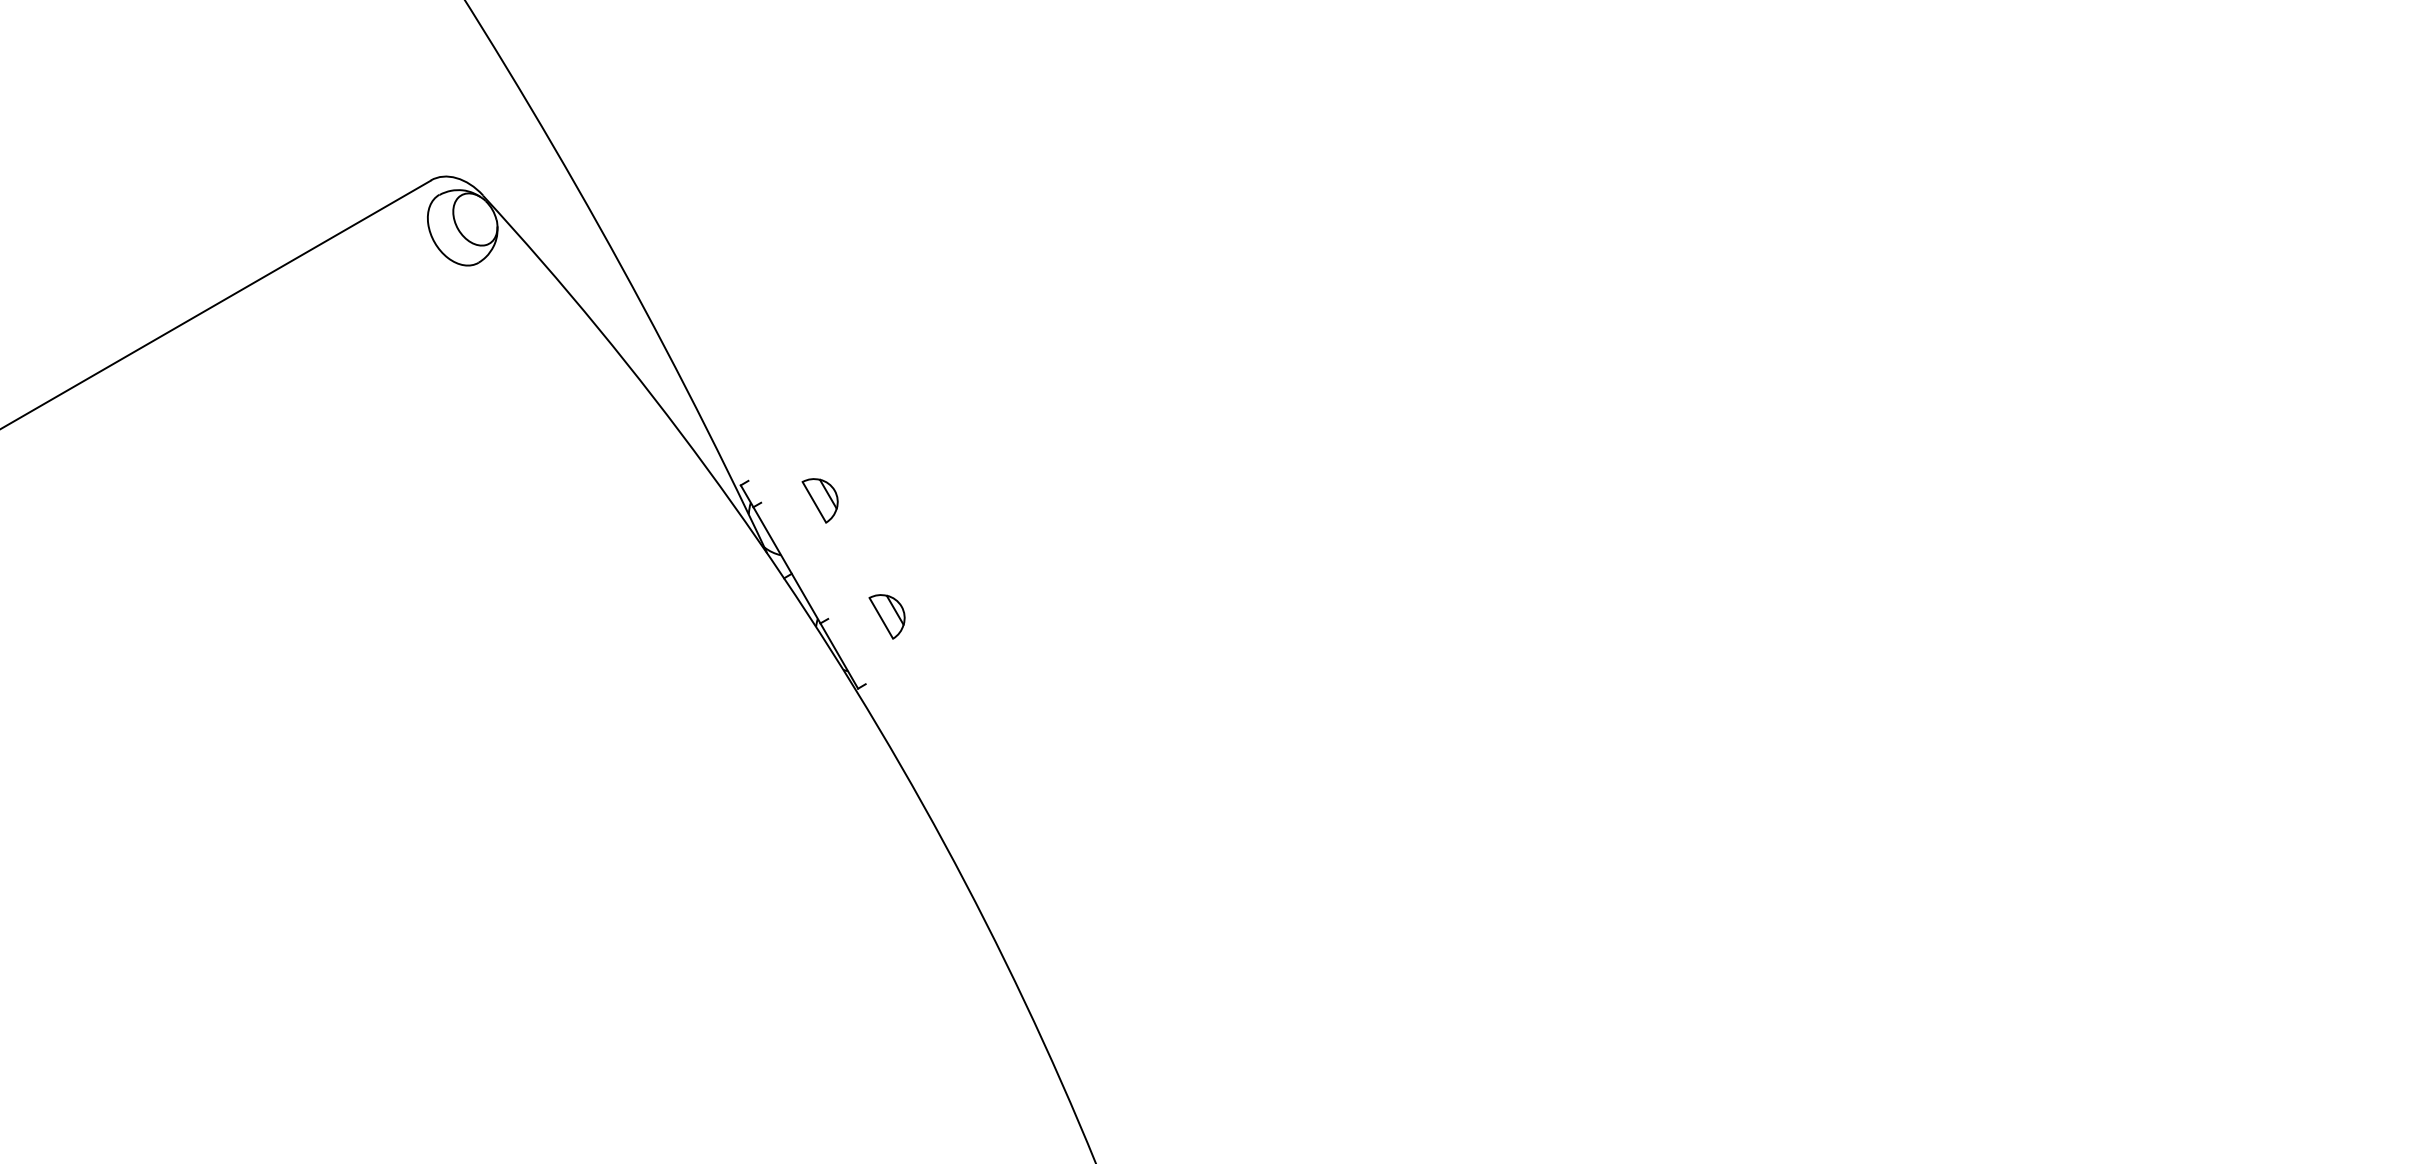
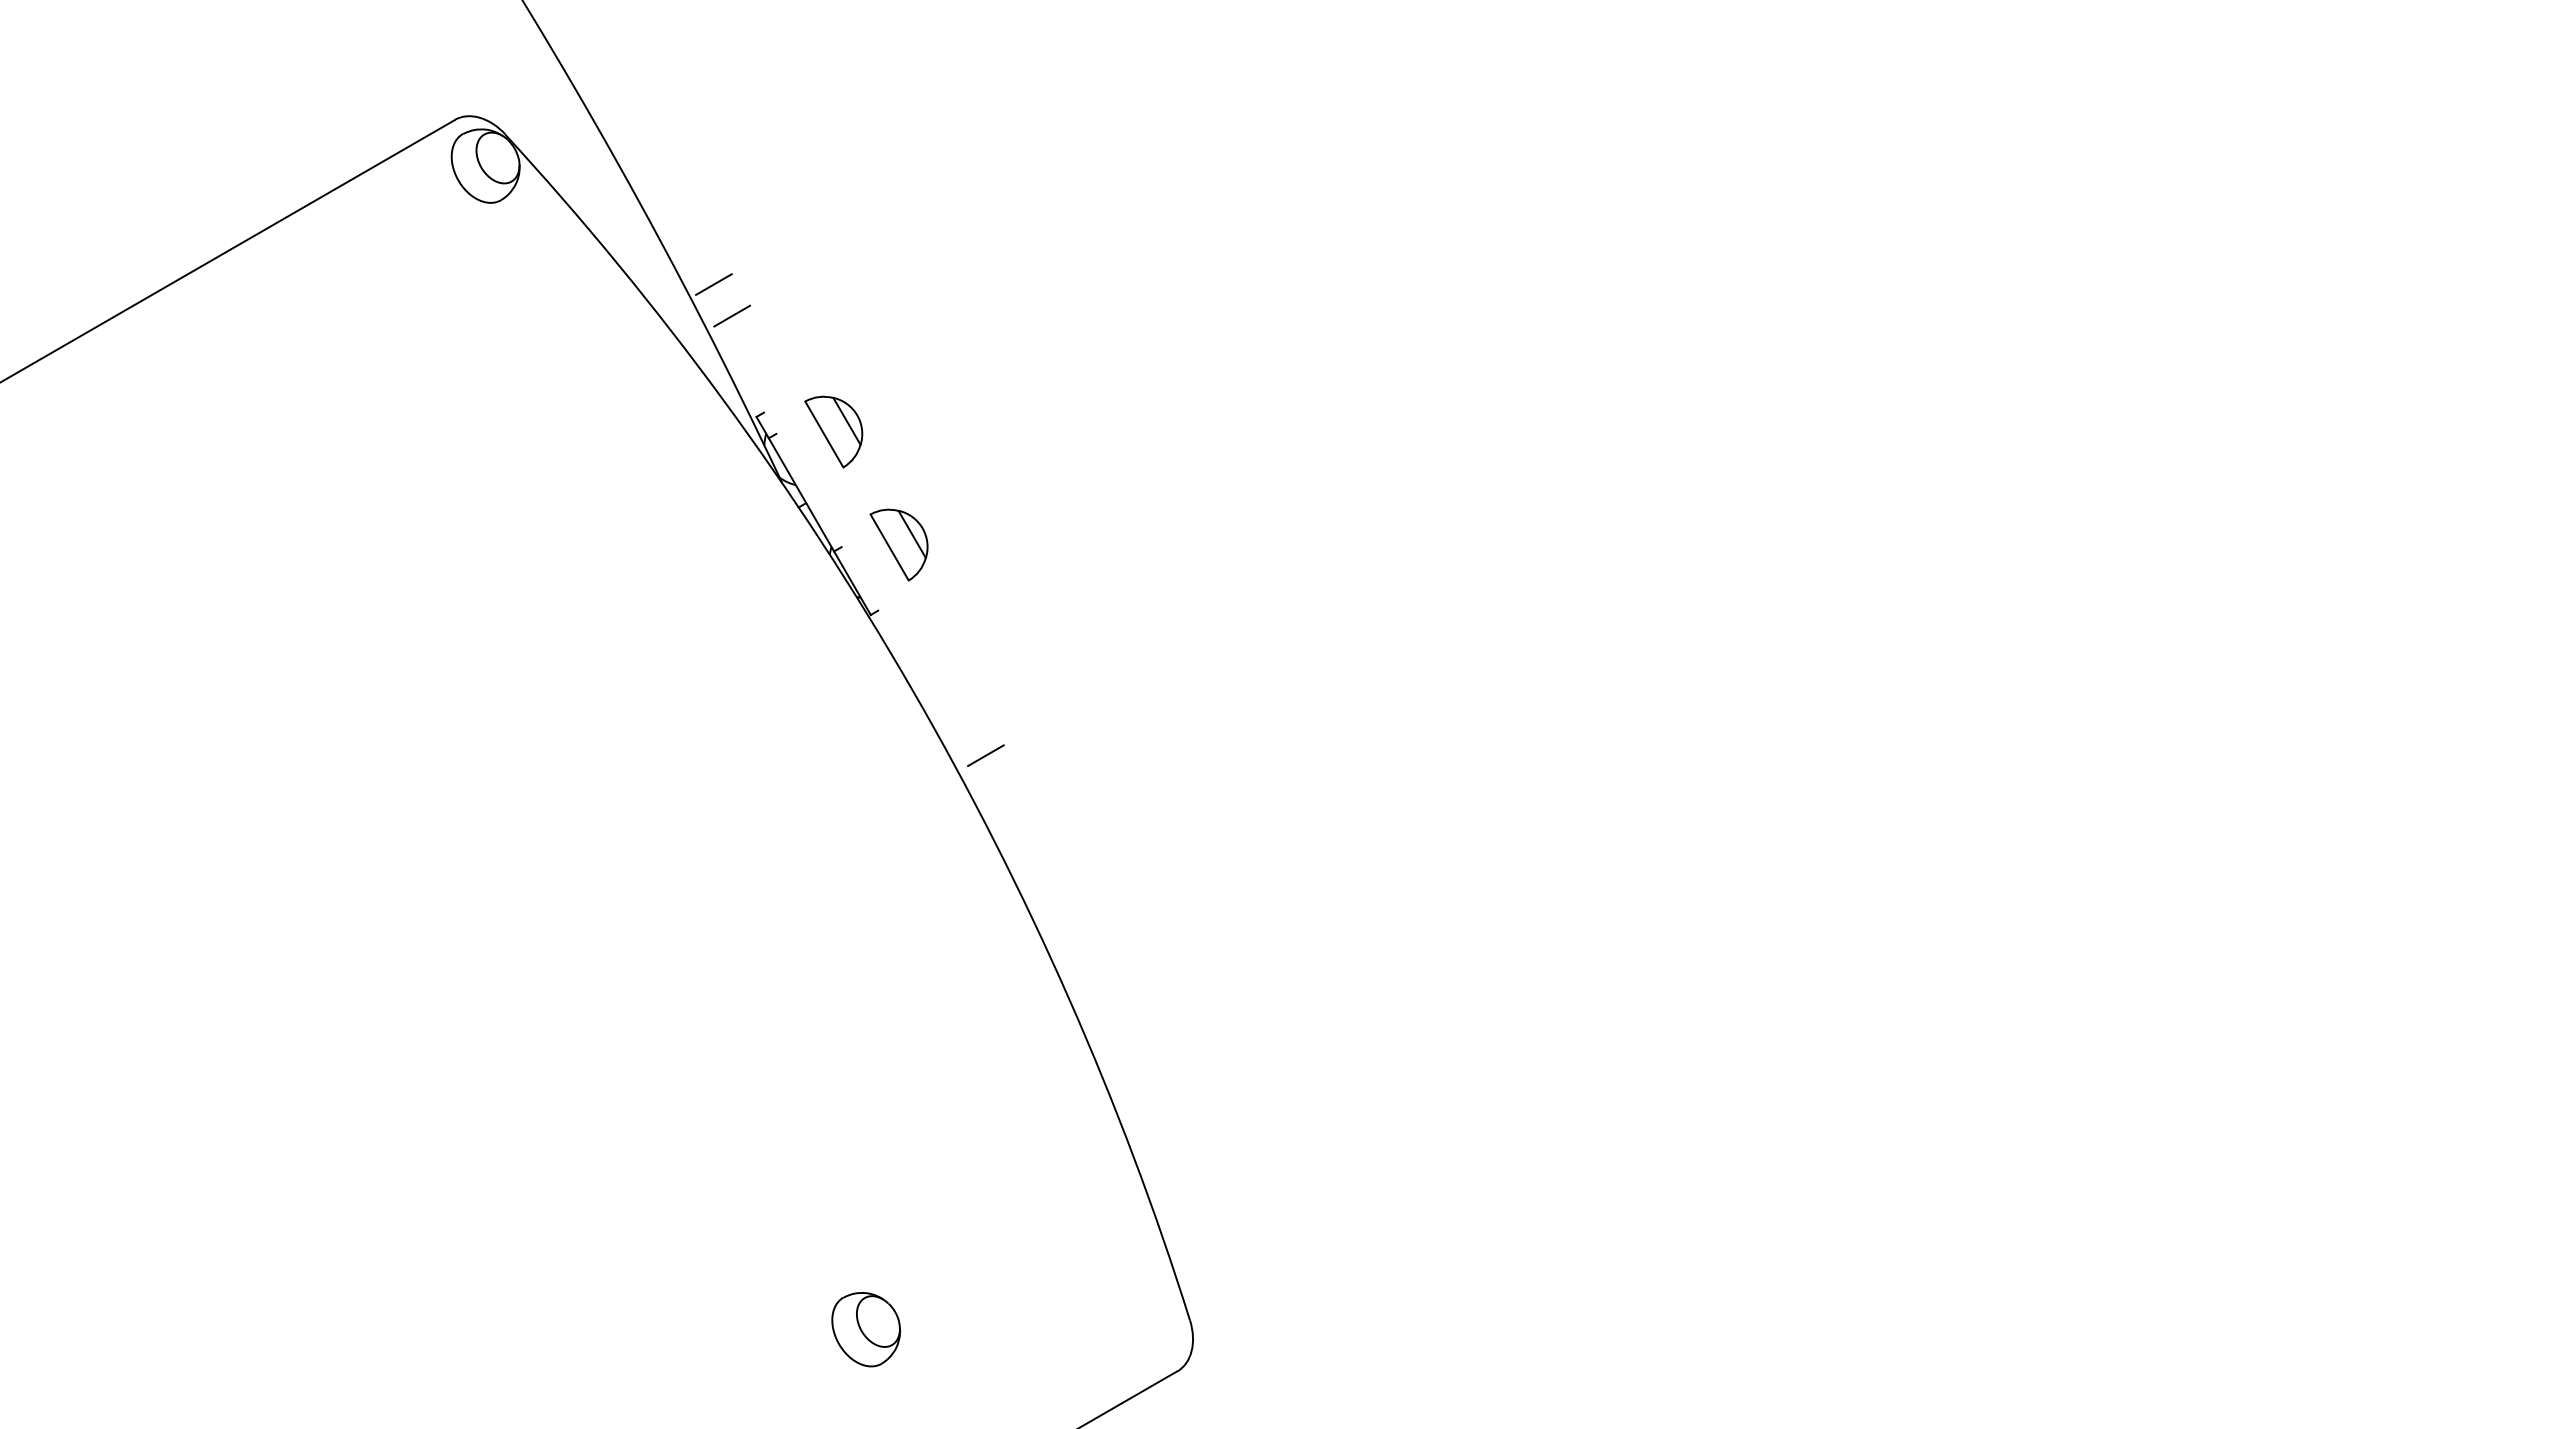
line: (696, 349) -> (713, 284), added
line: (716, 381) -> (732, 315), added
part: (819, 500) -> (833, 431), size x1.67
part: (886, 616) -> (898, 544), size x1.67
line: (975, 832) -> (985, 755), added

